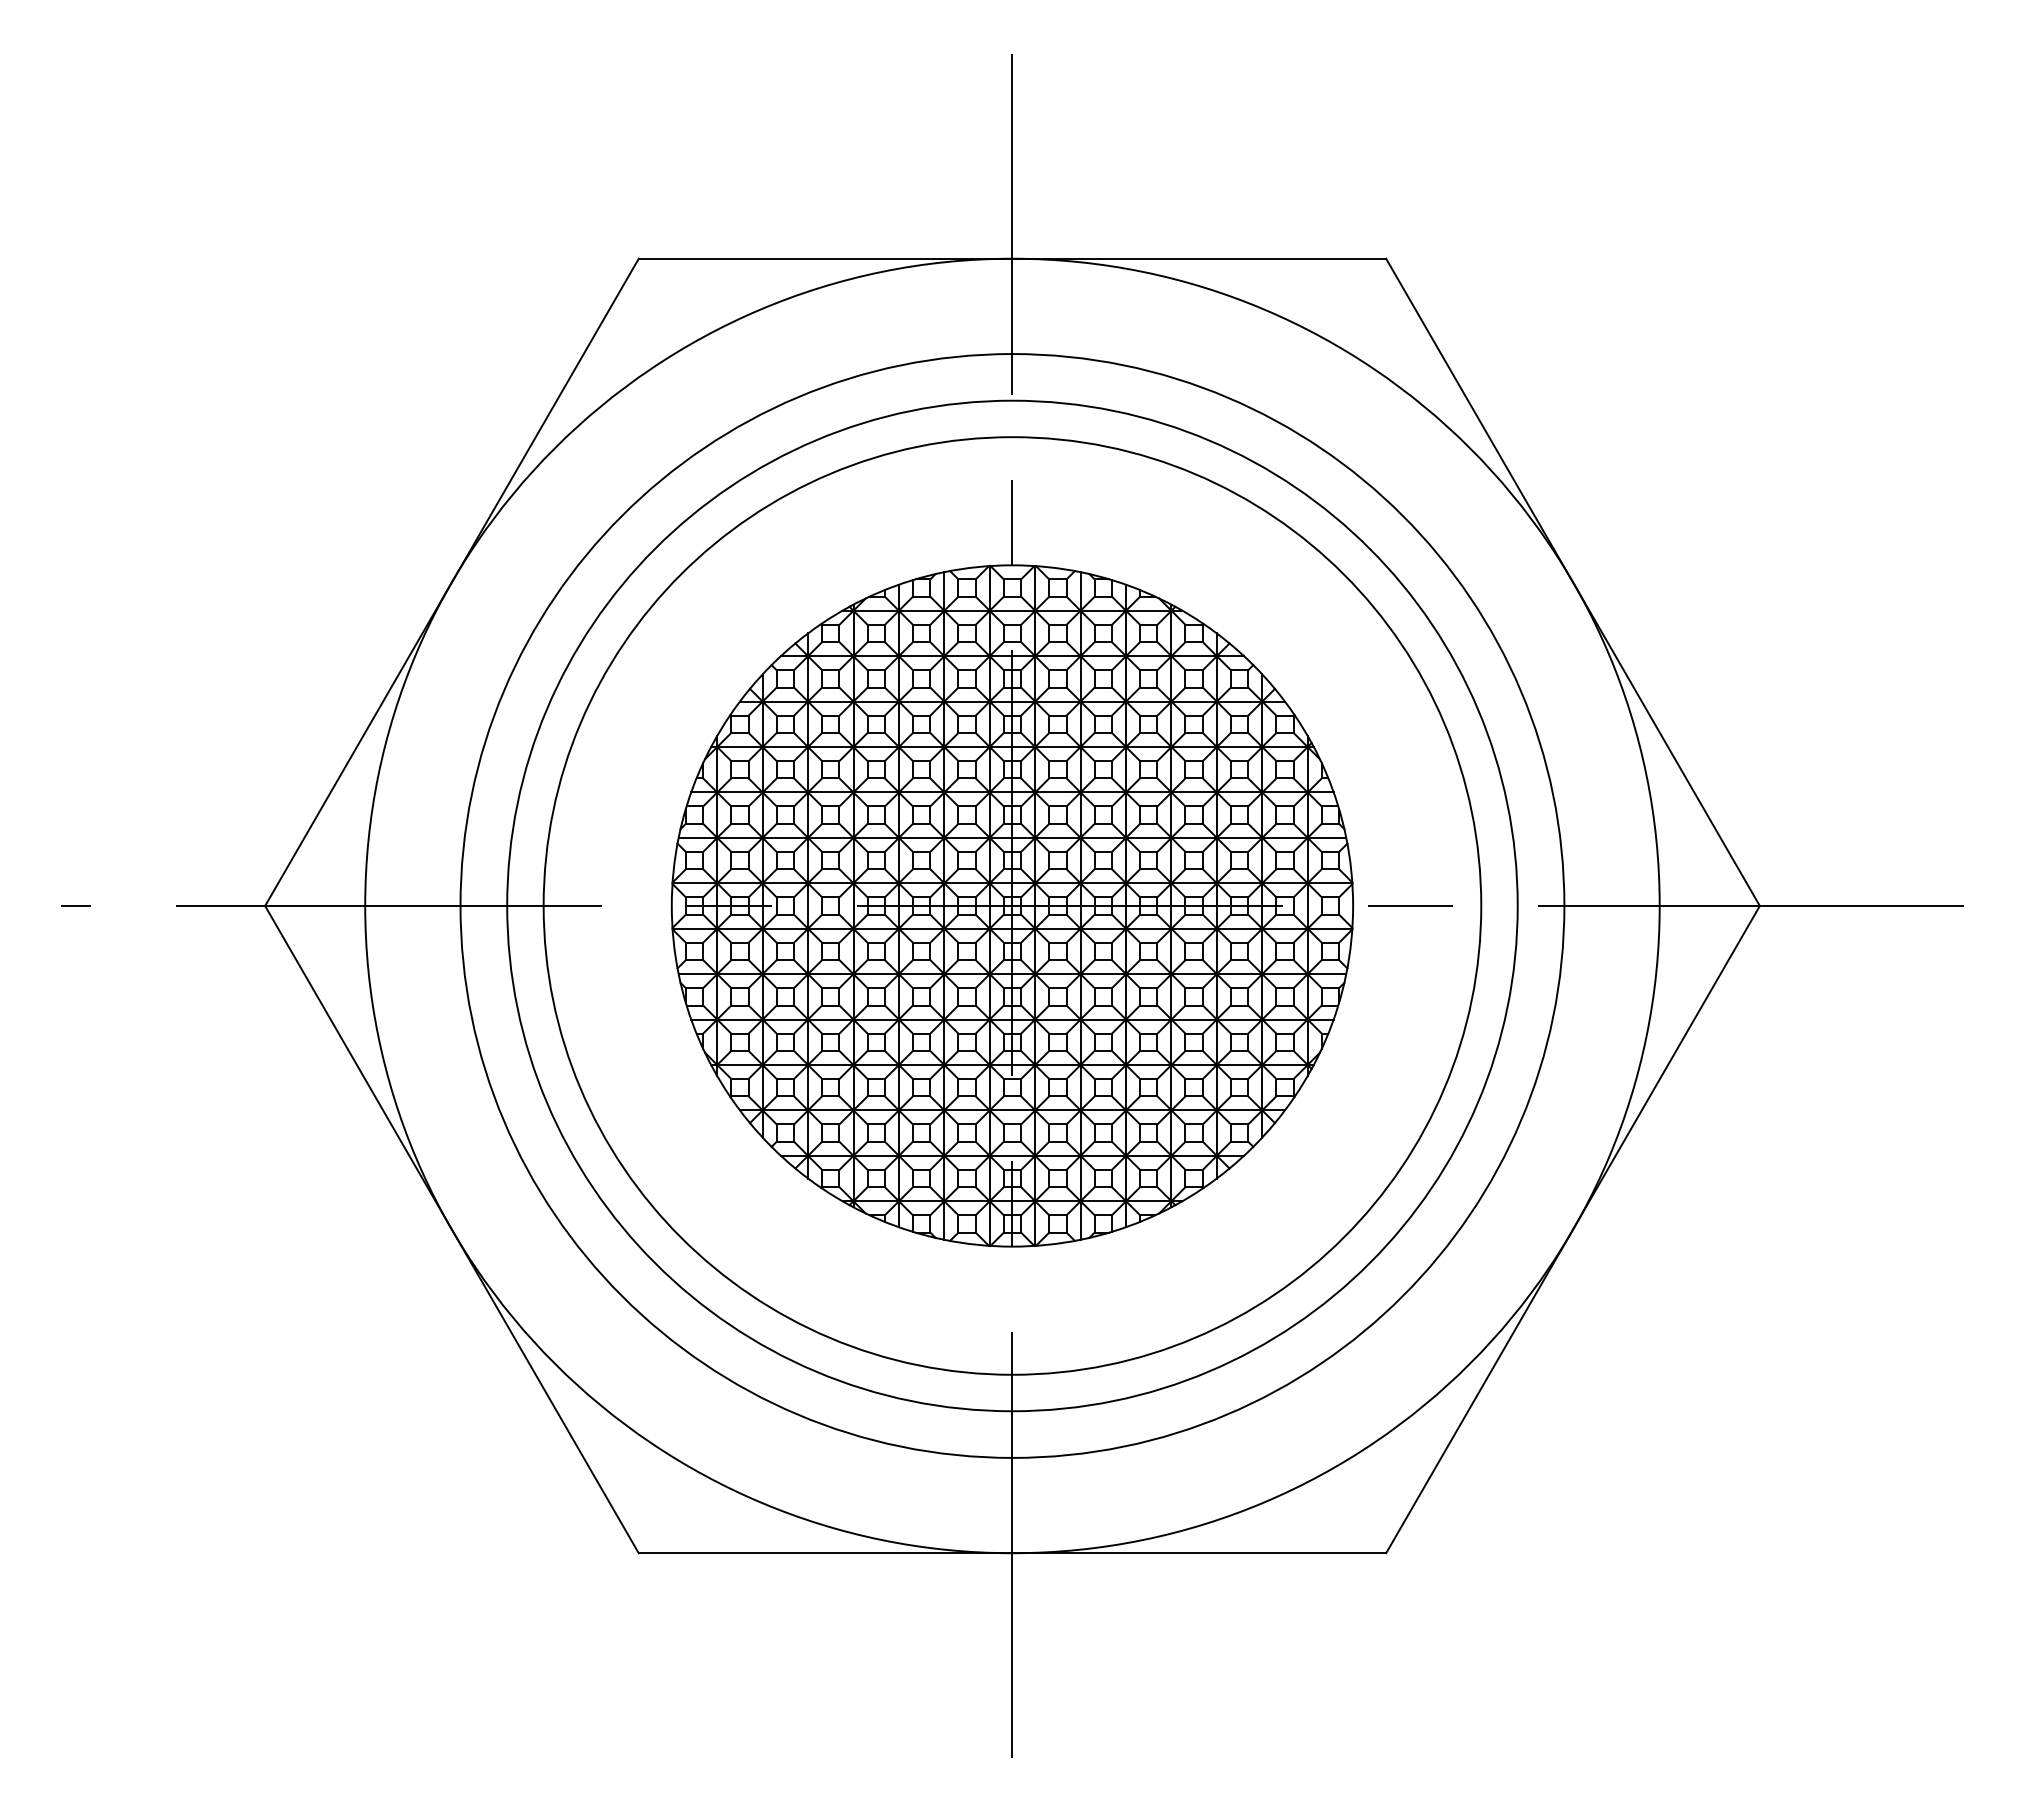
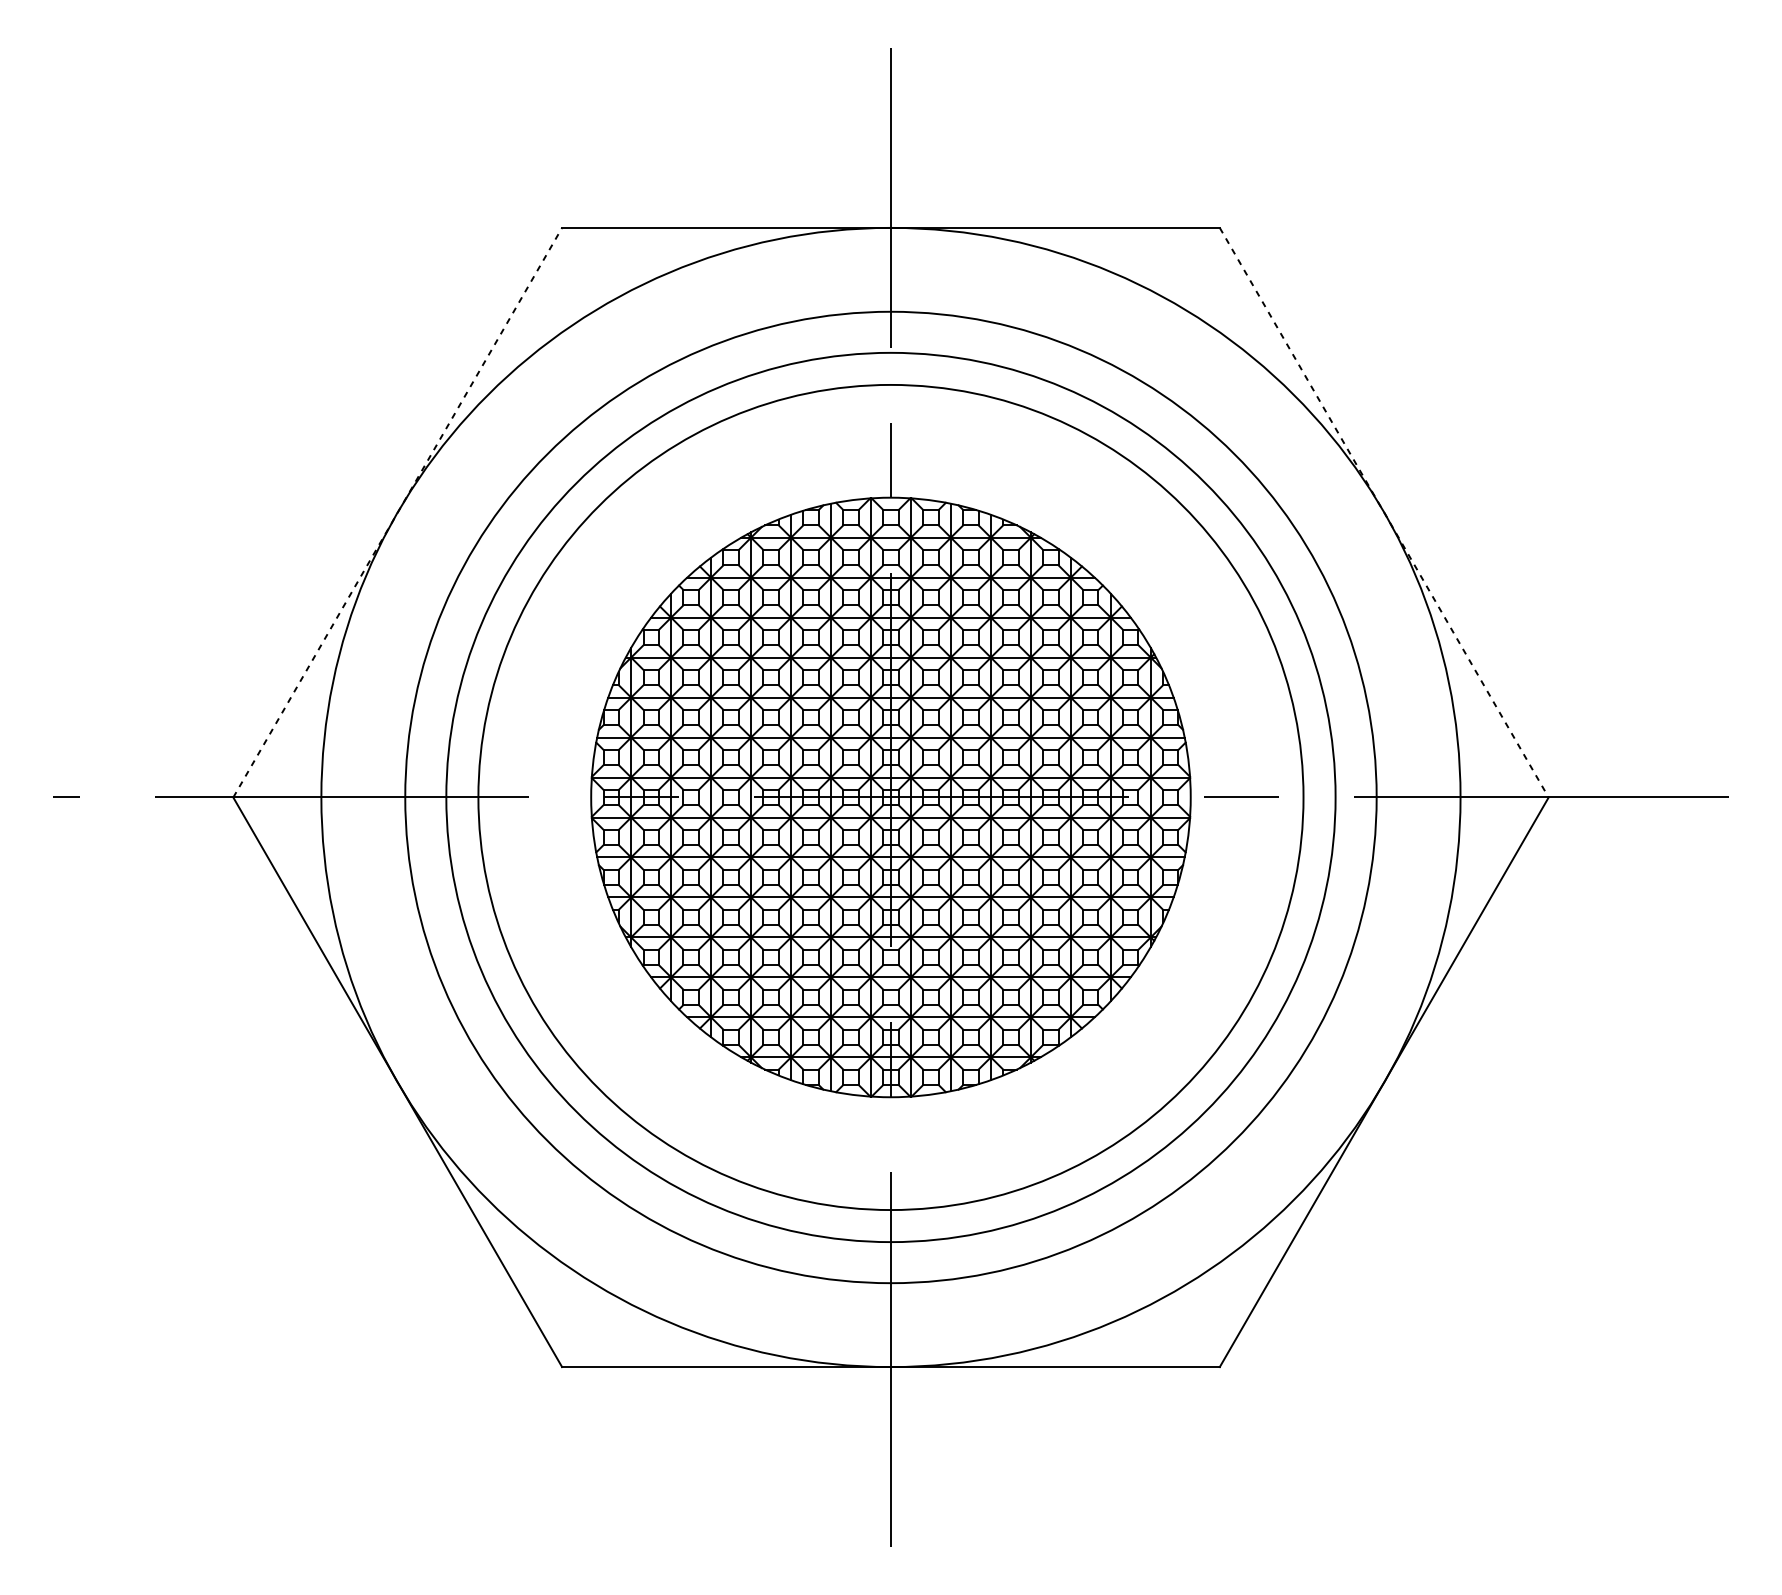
line: (451, 582) -> (397, 512), solid -> dashed
line: (1573, 582) -> (1384, 512), solid -> dashed

